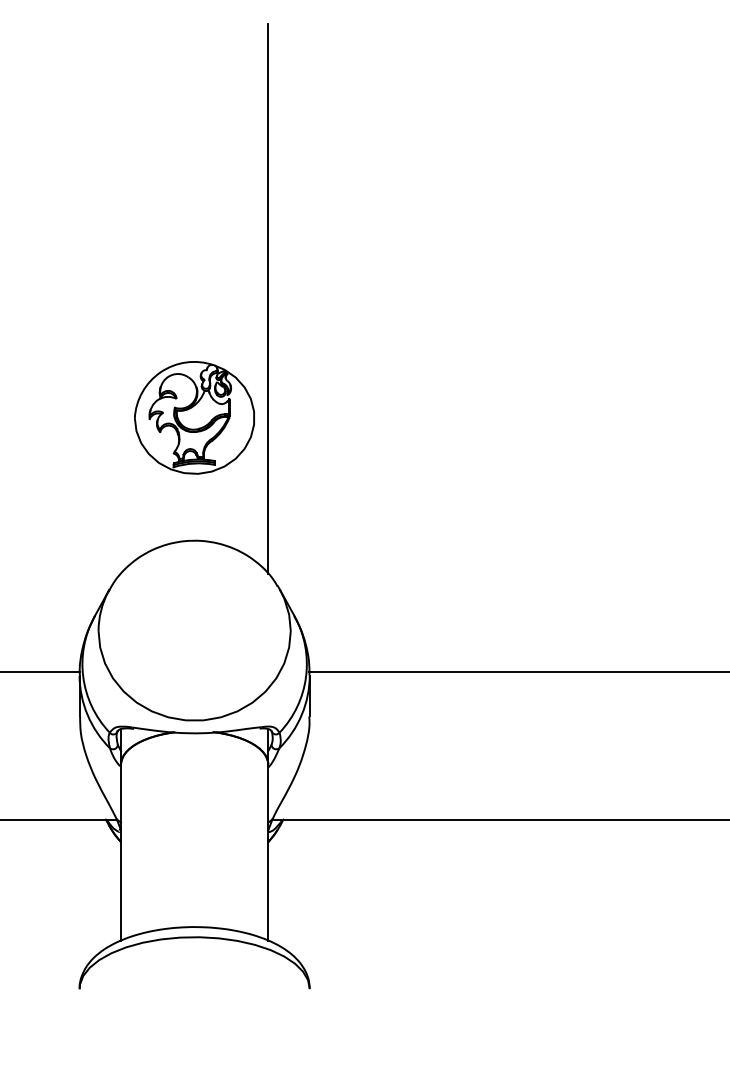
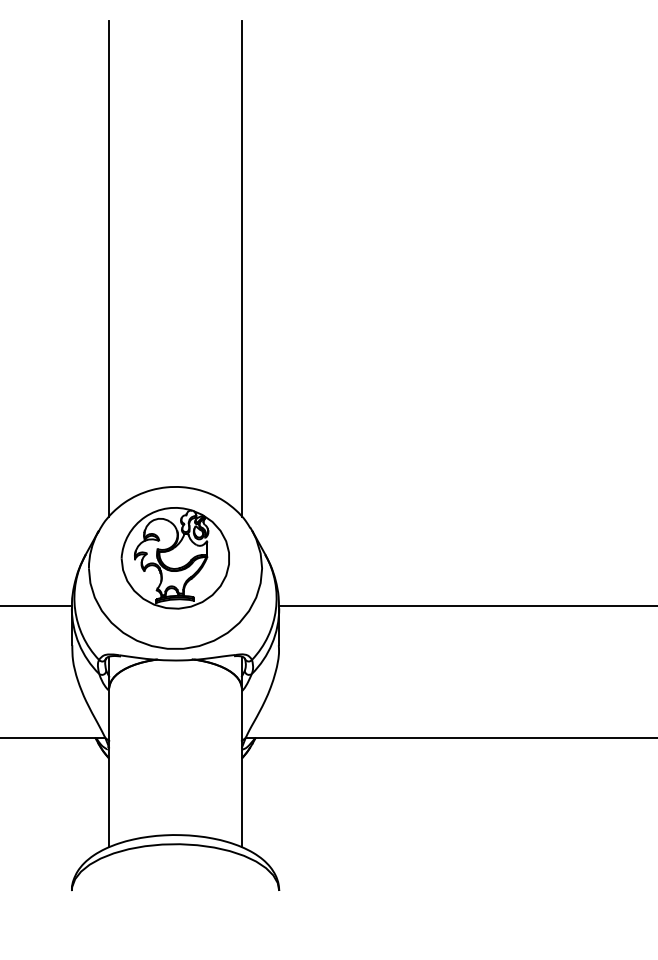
line: (121, 298) -> (109, 268), added
part: (194, 417) -> (175, 557), moved

